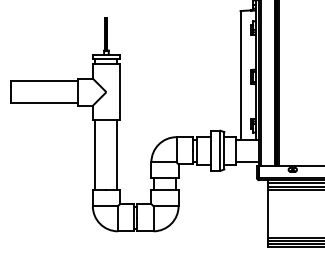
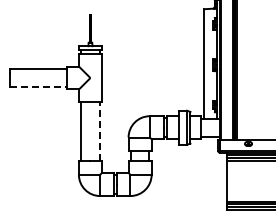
line: (45, 103) -> (38, 87), solid -> dashed
line: (117, 155) -> (99, 131), solid -> dashed

